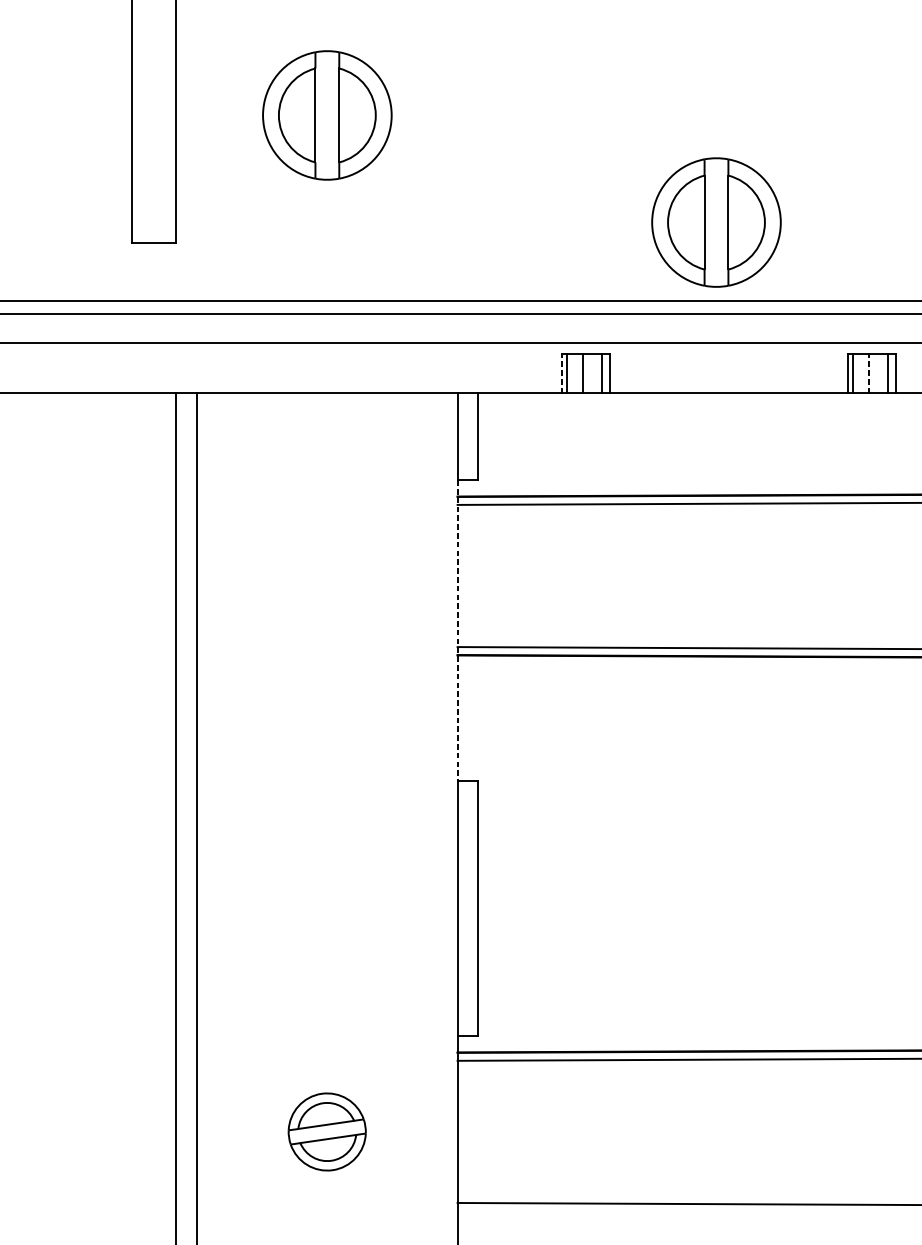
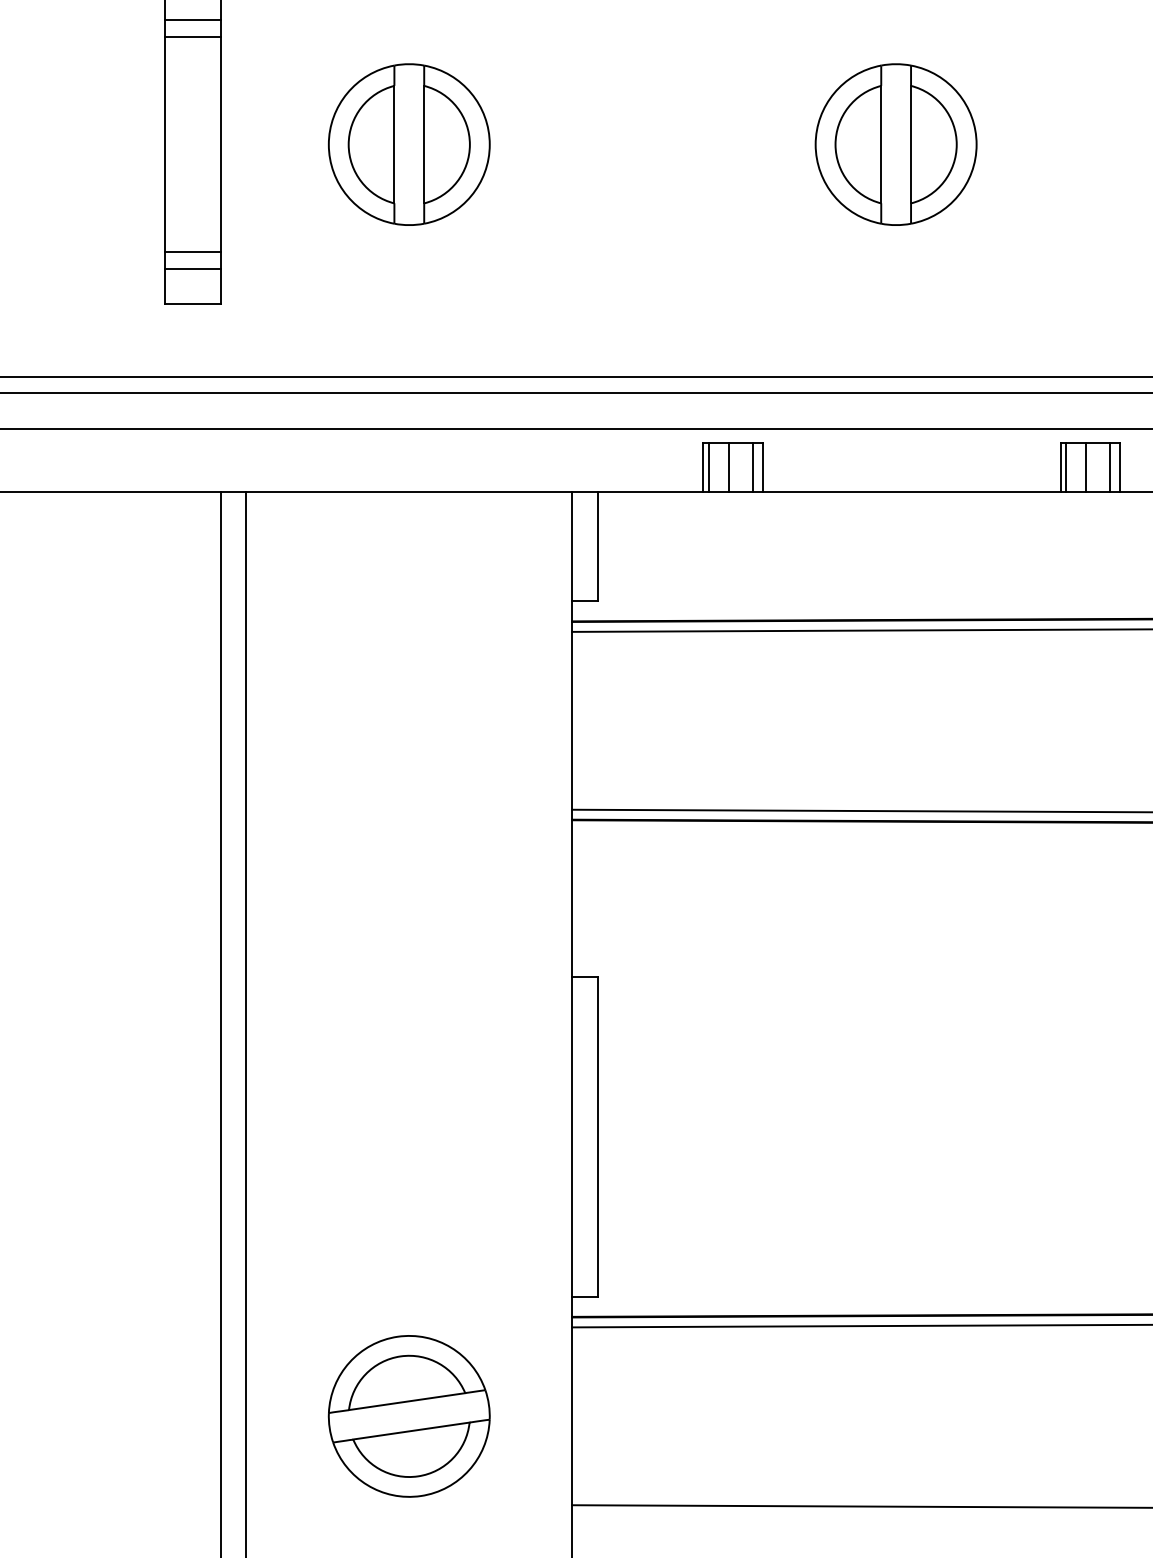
line: (154, 16) -> (192, 20), added
line: (154, 29) -> (192, 37), added
line: (154, 200) -> (192, 251), added
line: (154, 215) -> (192, 269), added
part: (715, 222) -> (895, 144), moved
line: (562, 373) -> (703, 467), dashed -> solid
line: (868, 373) -> (1086, 467), dashed -> solid
line: (457, 630) -> (572, 789), dashed -> solid
part: (326, 1132) -> (408, 1416), size x1.67

